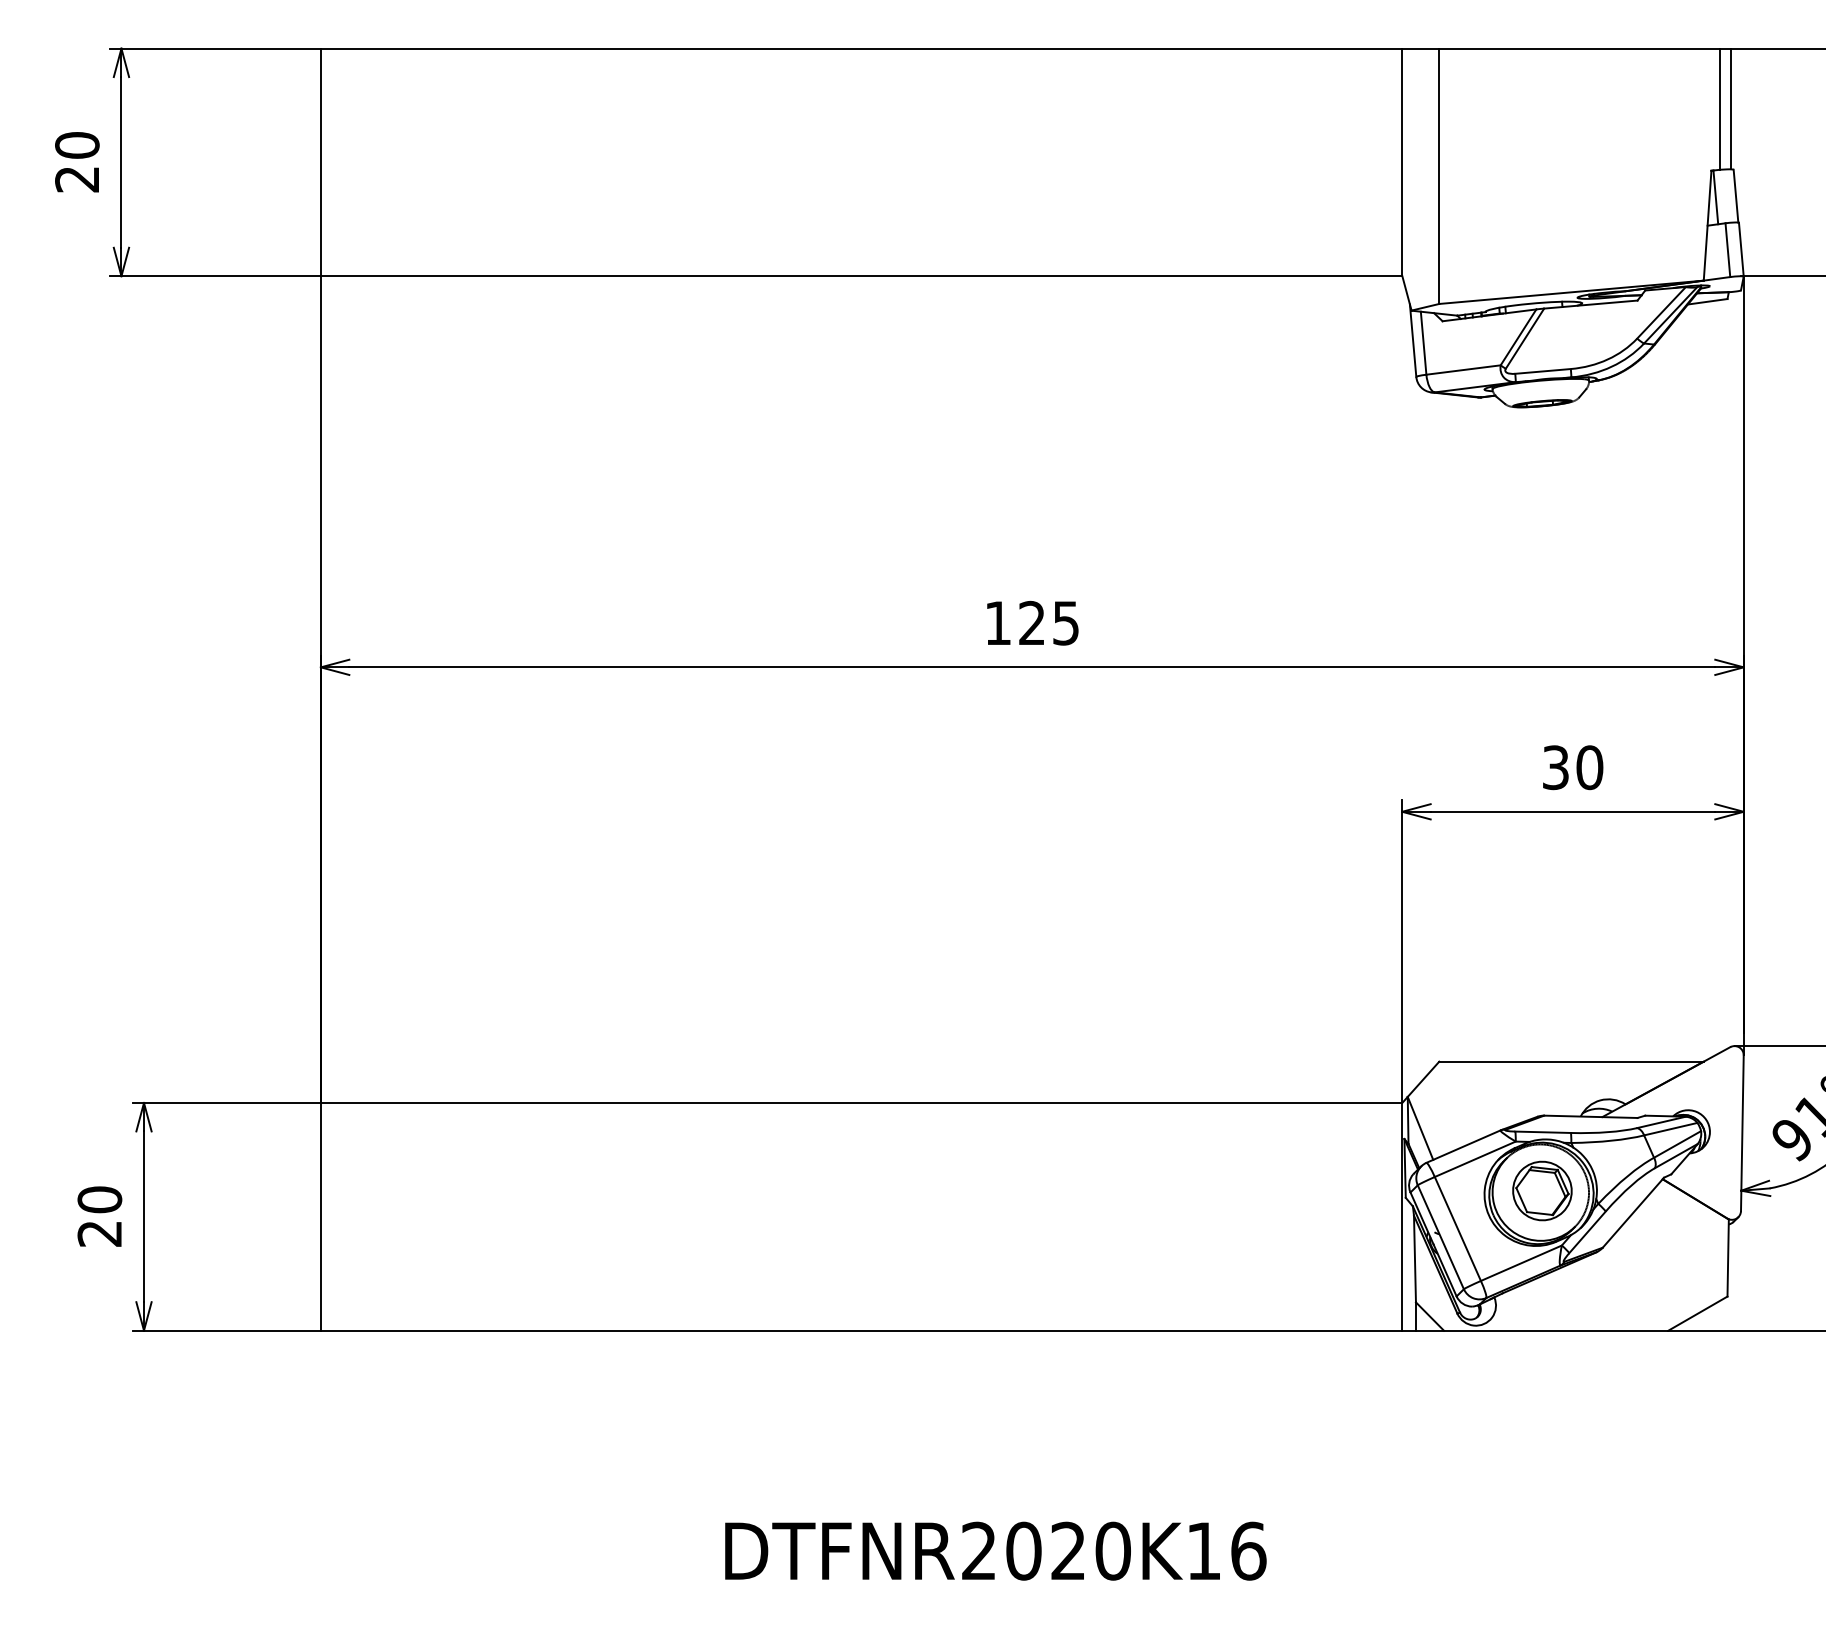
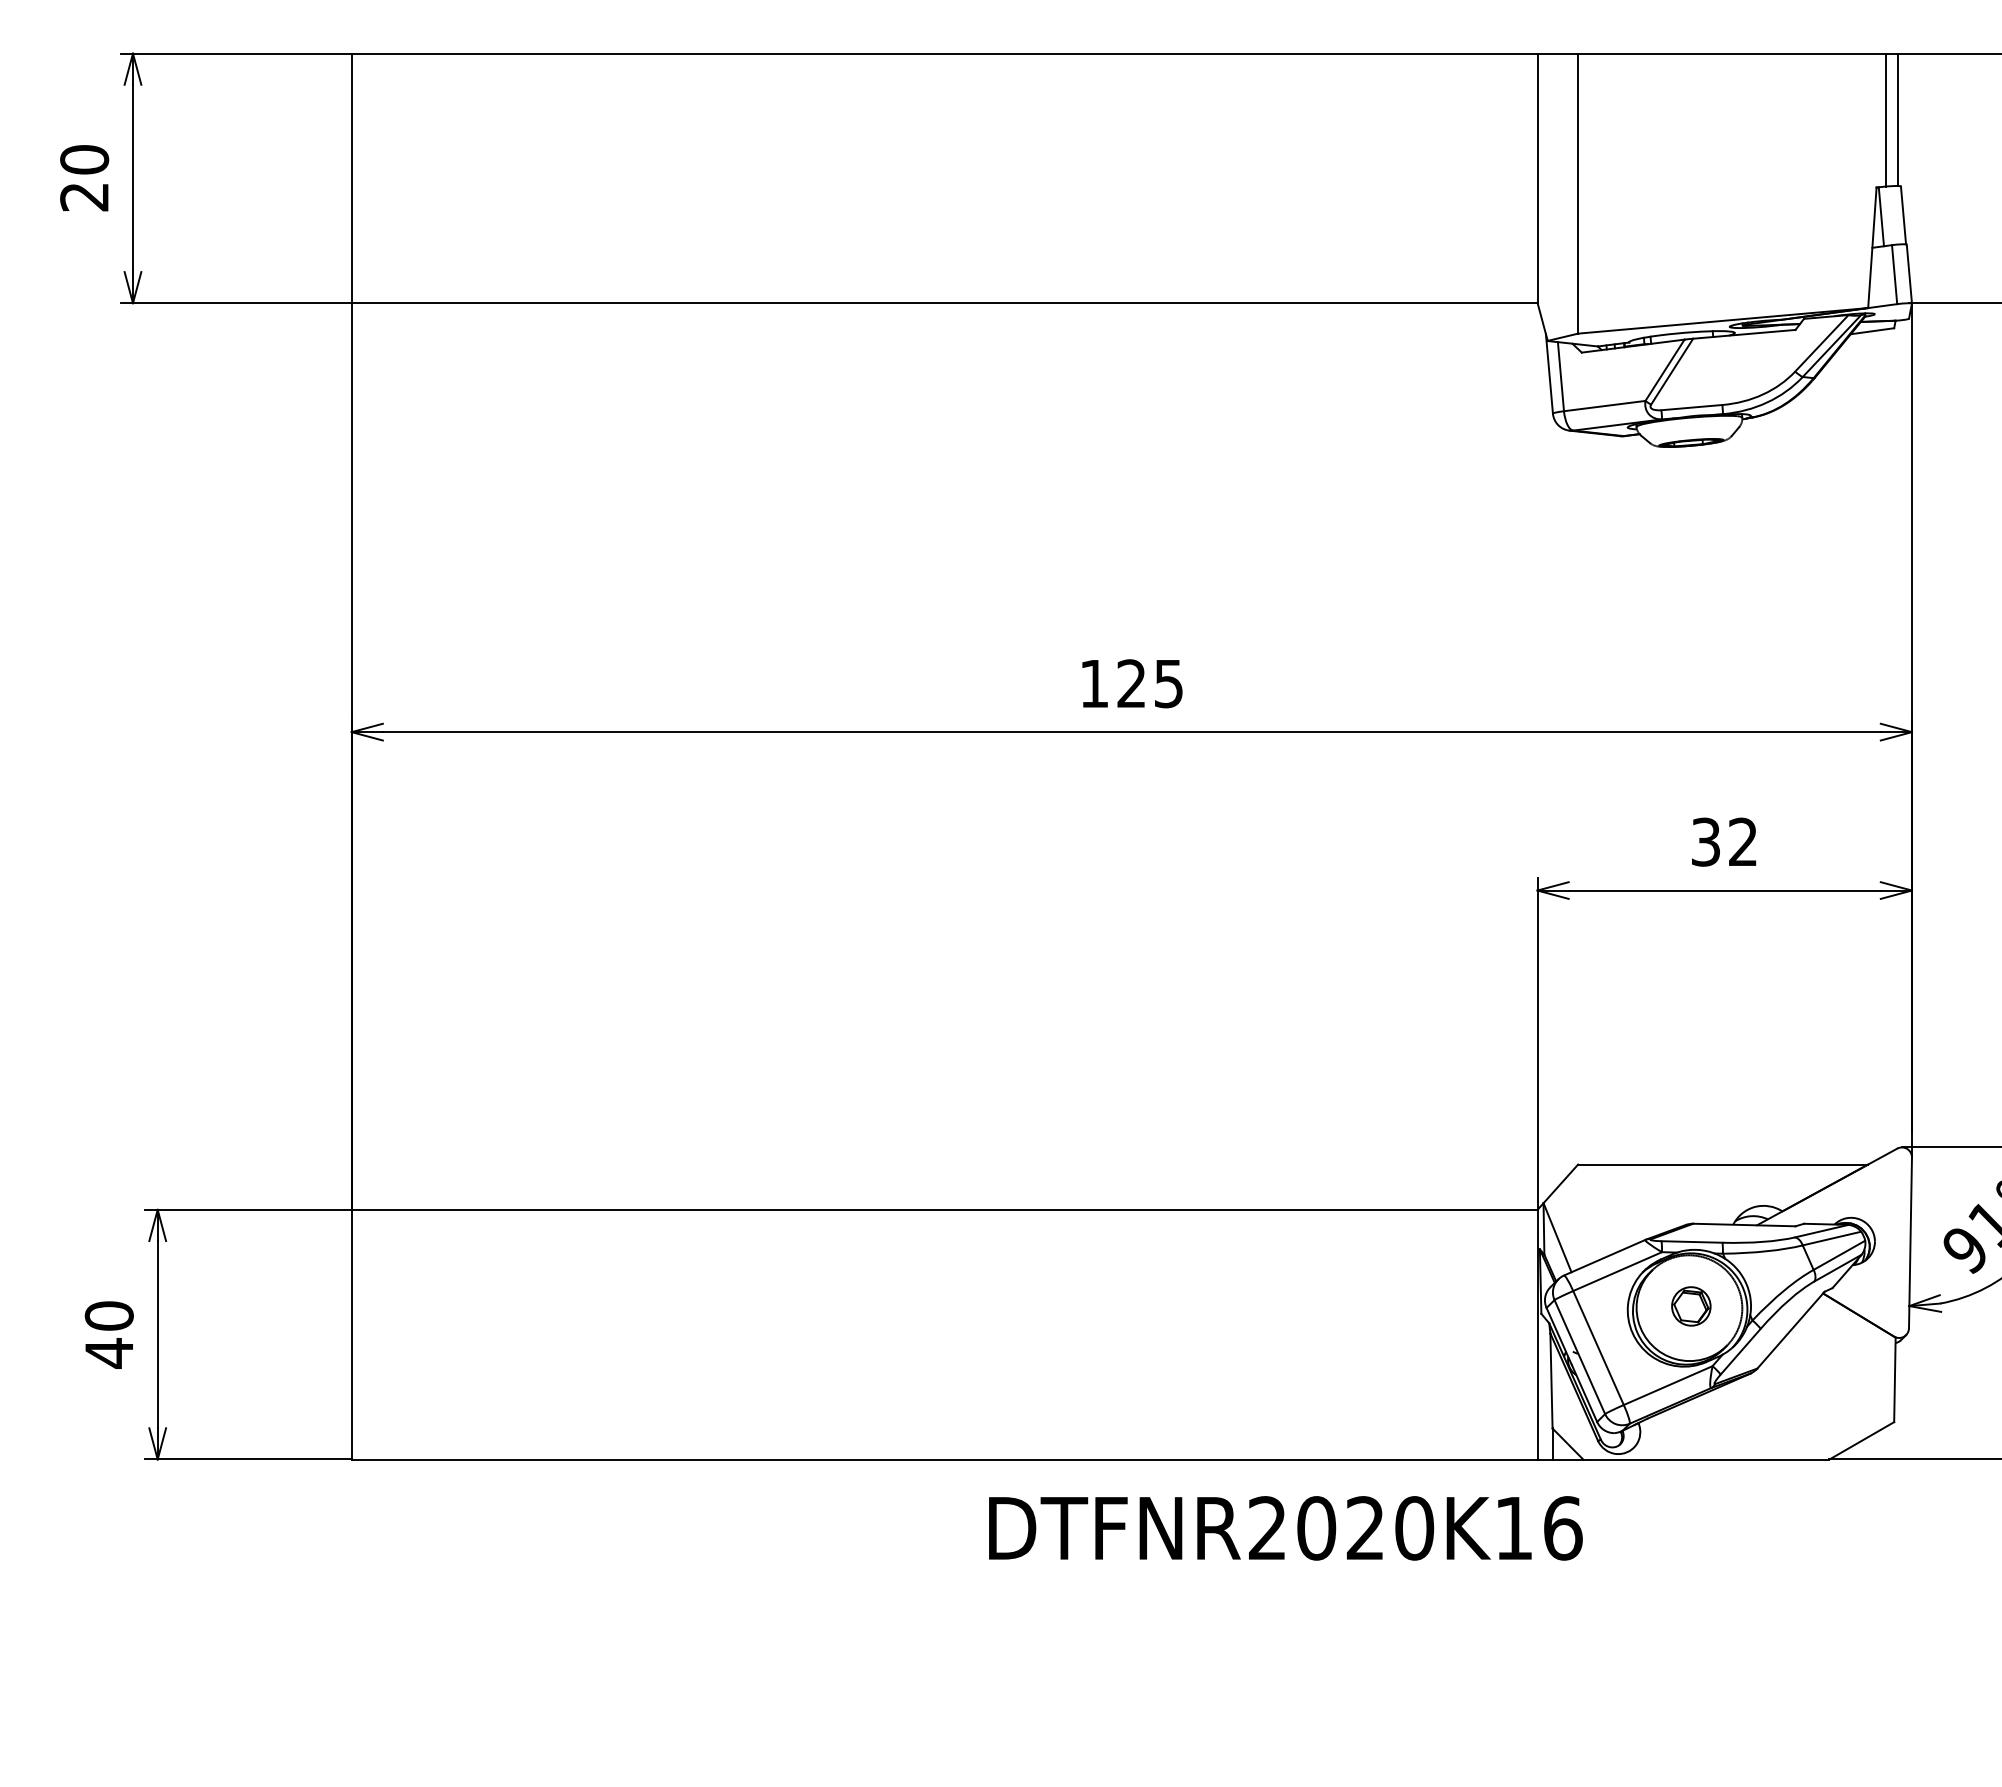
text: (1590, 767) -> (1743, 841), 30 -> 32
part: (1542, 1191) -> (1691, 1306), size x0.6
text: (99, 1233) -> (108, 1353), 20 -> 40
text: (995, 1551) -> (1285, 1528), moved

